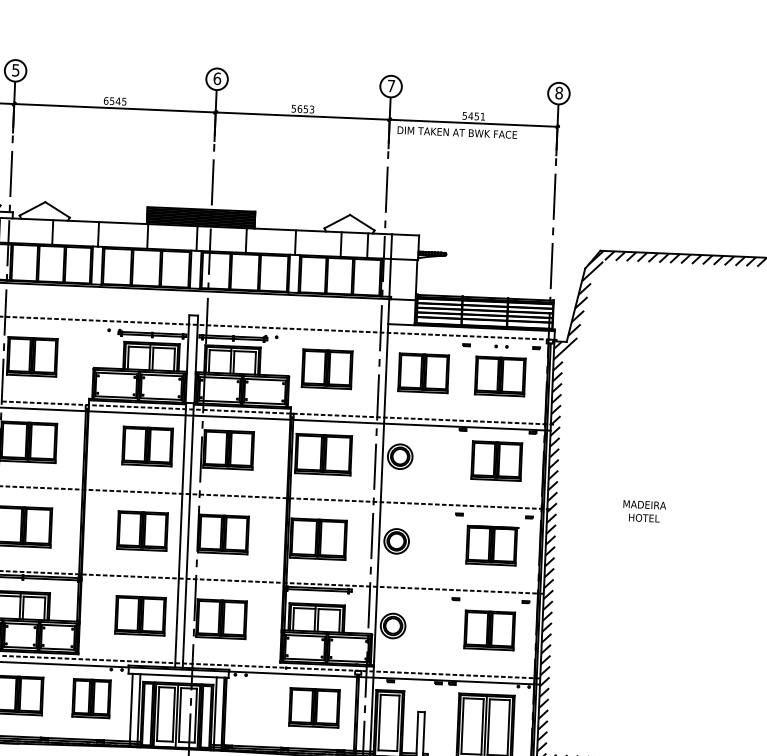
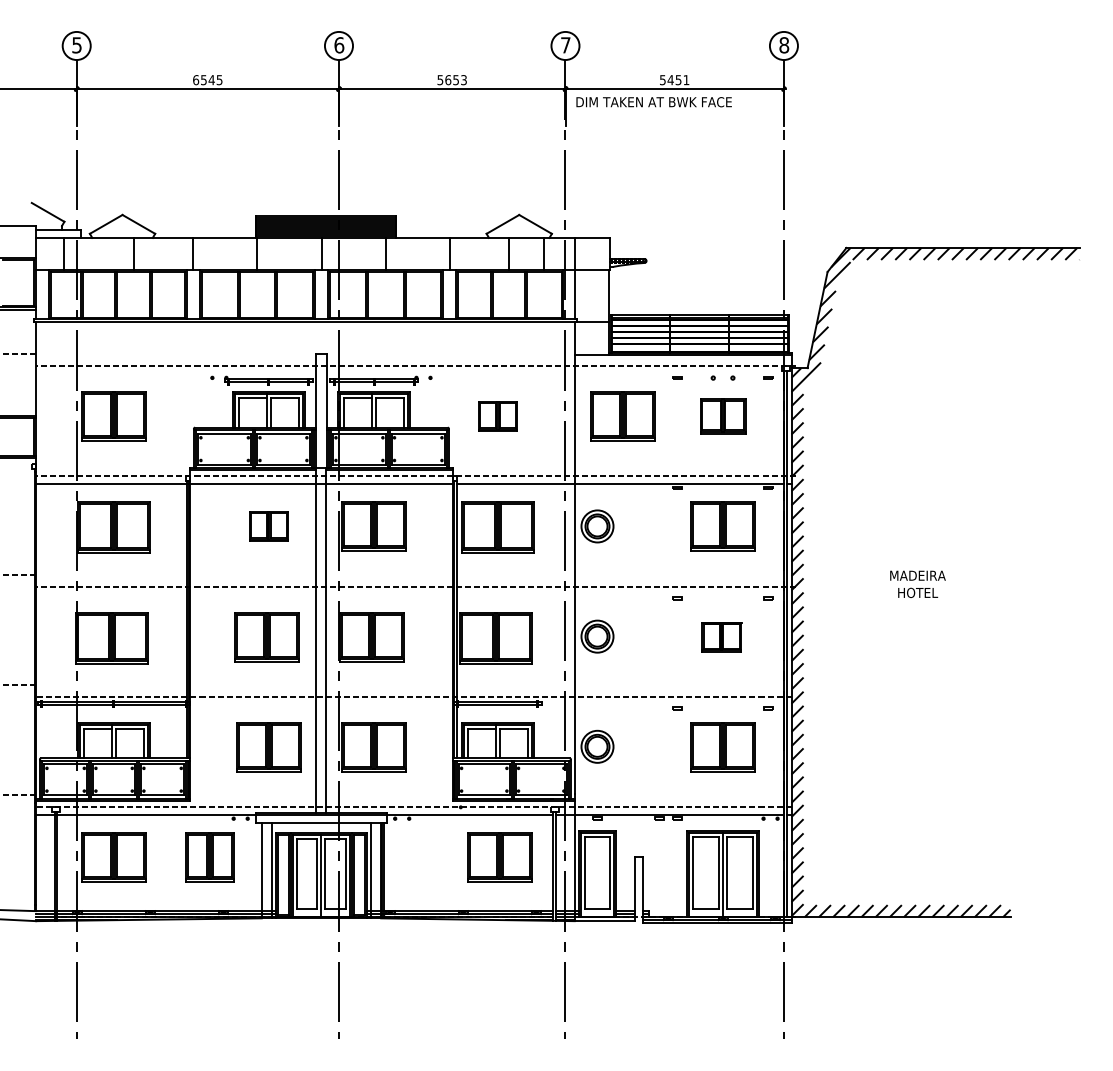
part: (501, 346) -> (723, 377), size x1.4
part: (326, 369) -> (497, 416), size x0.6
part: (499, 376) -> (722, 416), size x0.7
part: (147, 446) -> (268, 526), size x0.6
part: (491, 546) -> (721, 637), size x0.6

